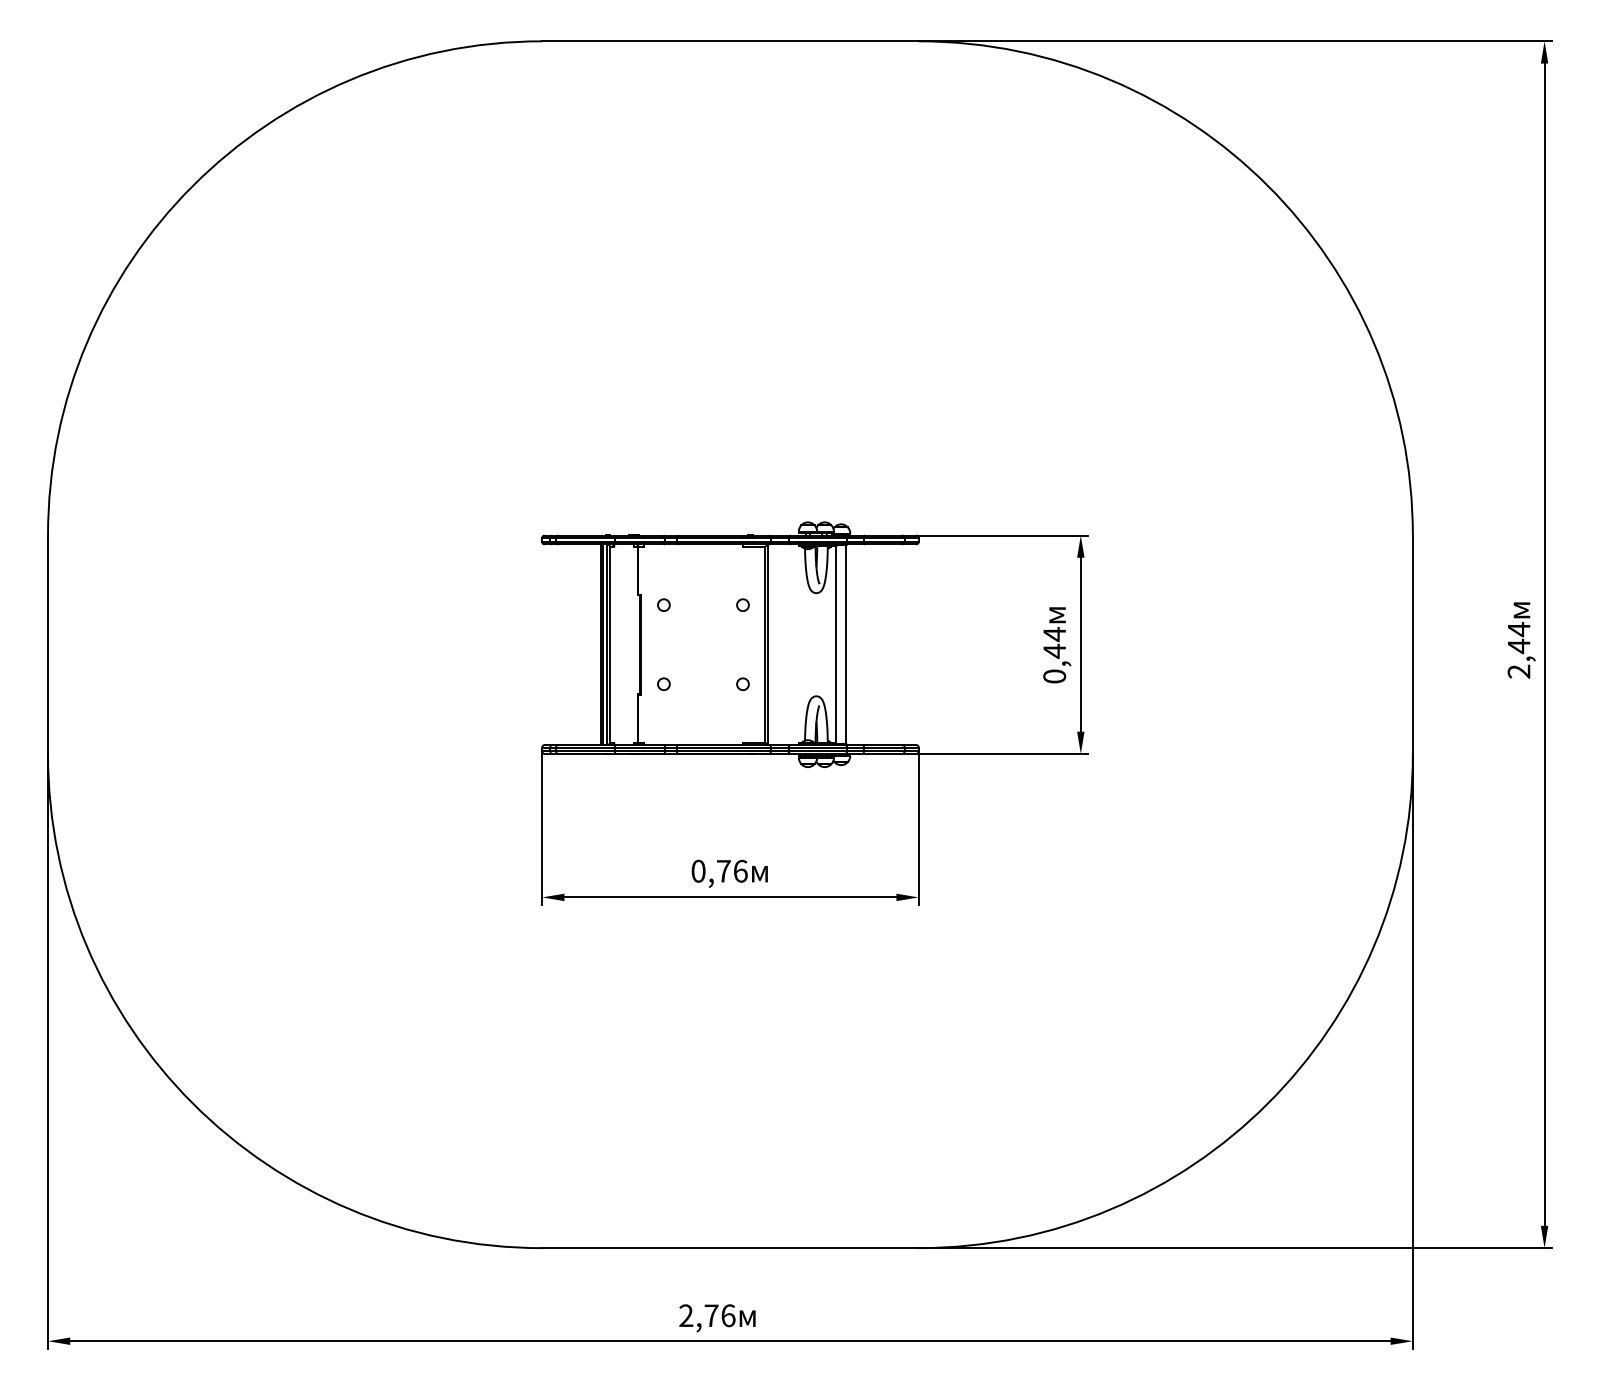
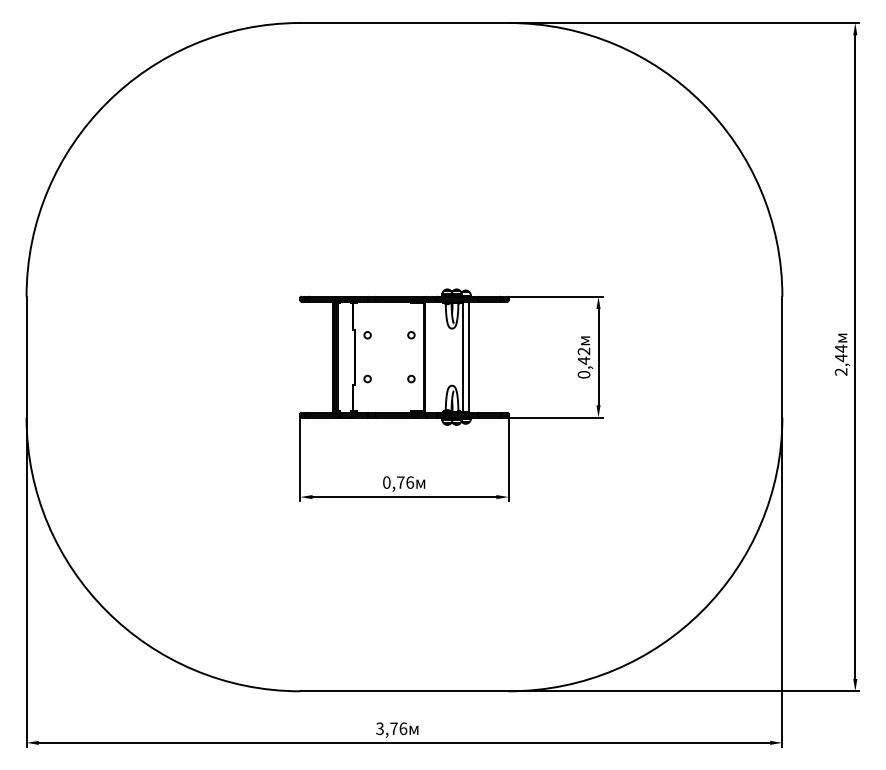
text: (1053, 634) -> (583, 351), 0,44 -> 0,42
text: (685, 1317) -> (379, 729), 2,76 -> 3,76

